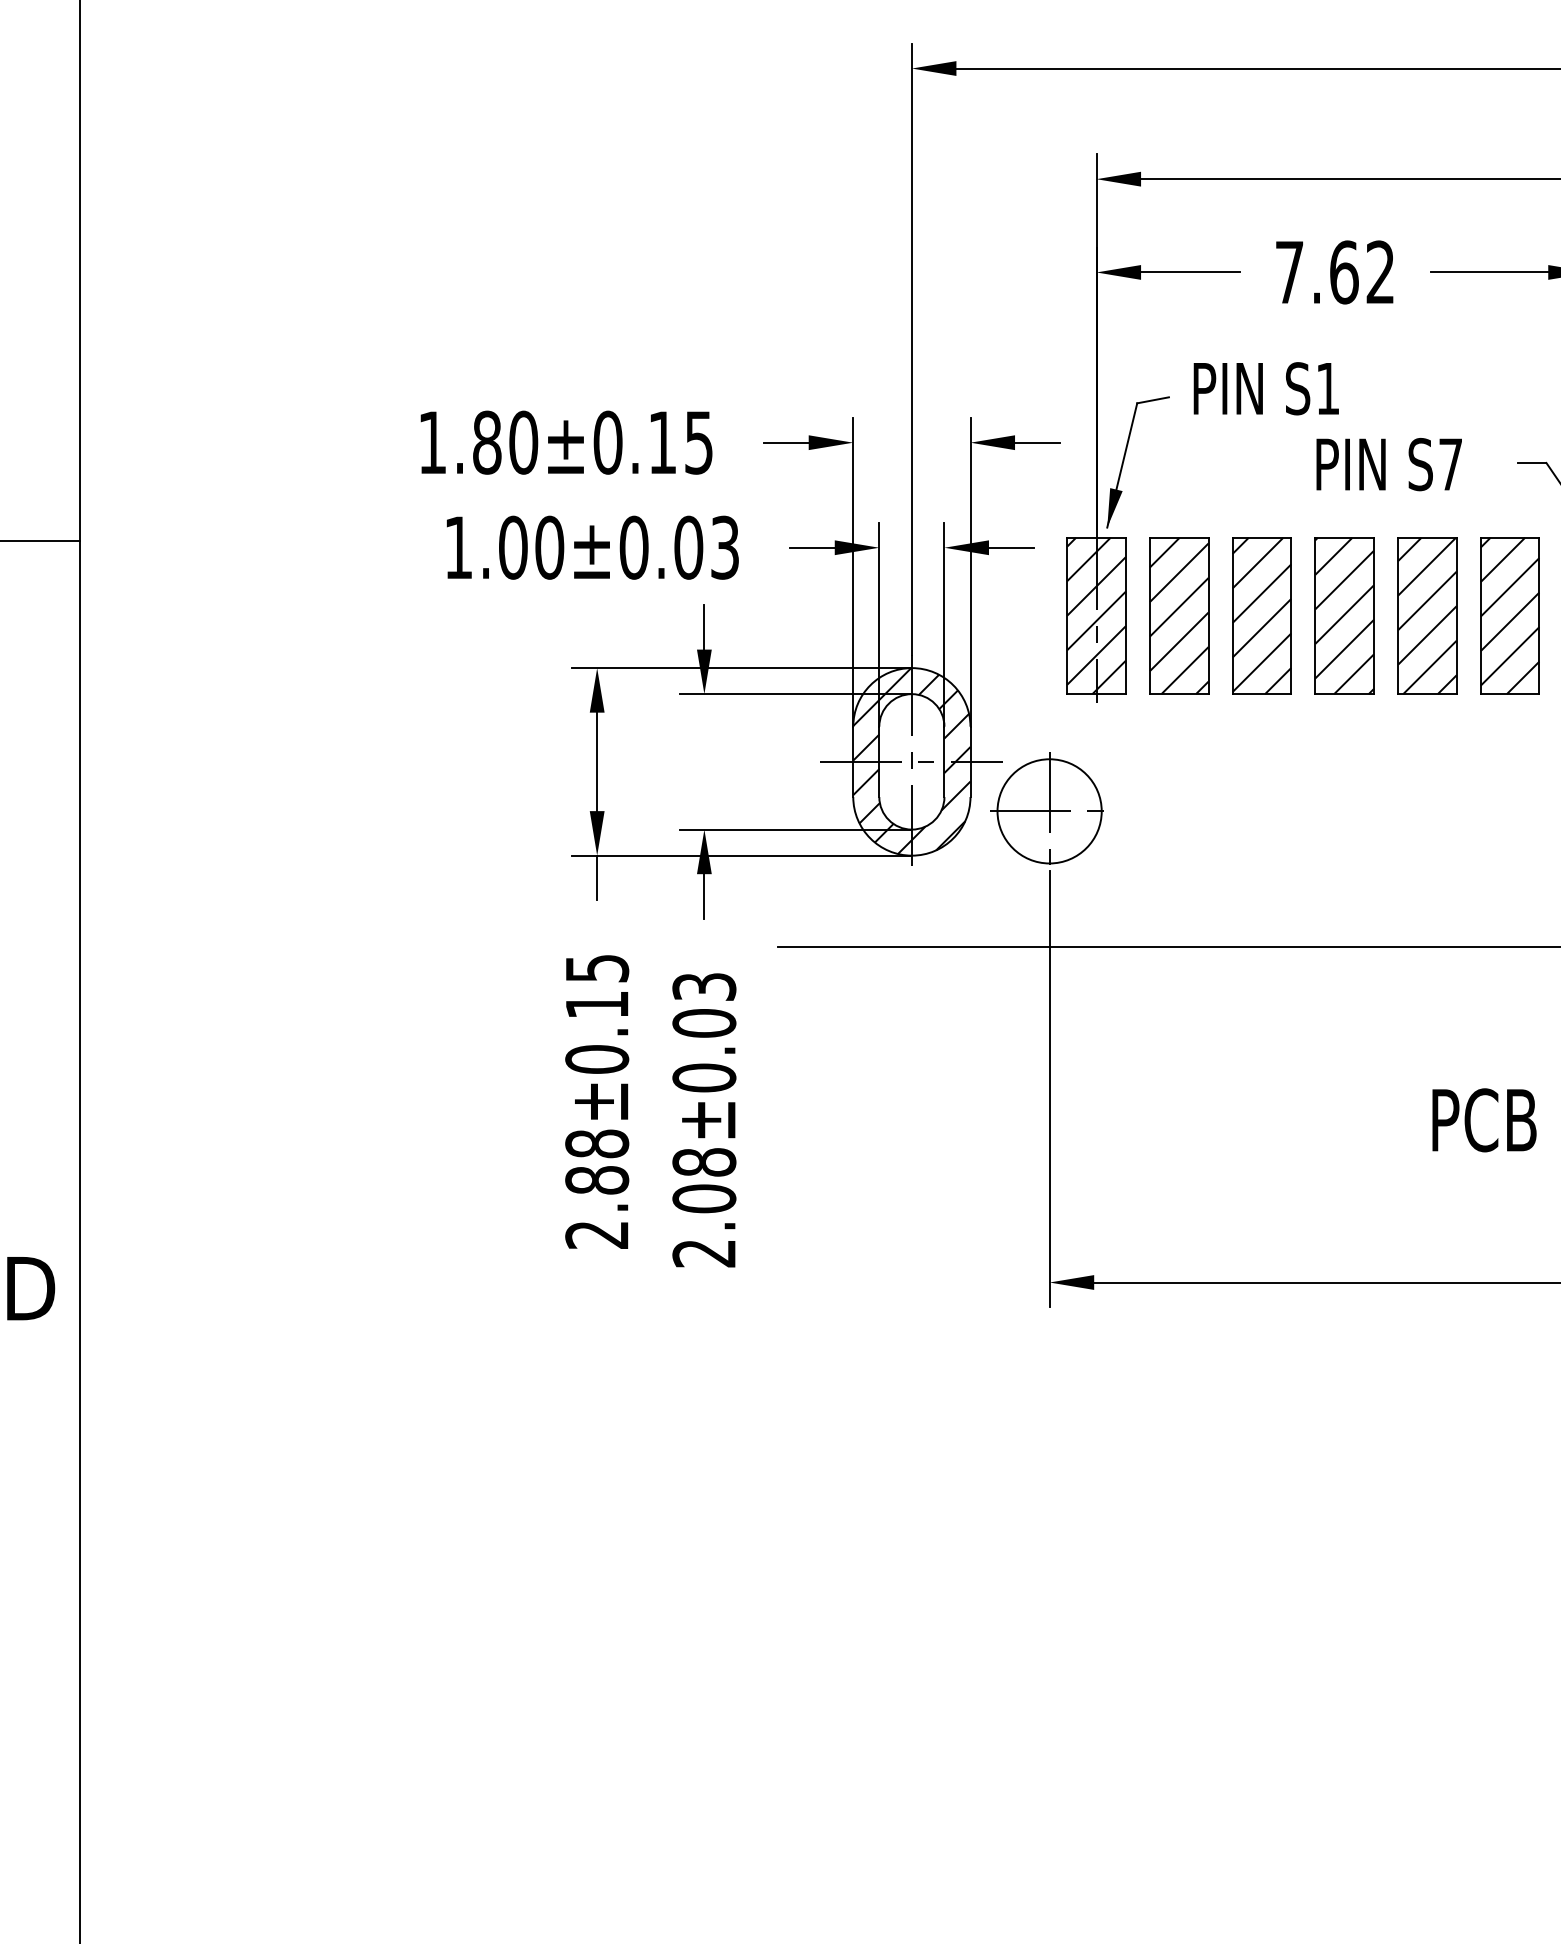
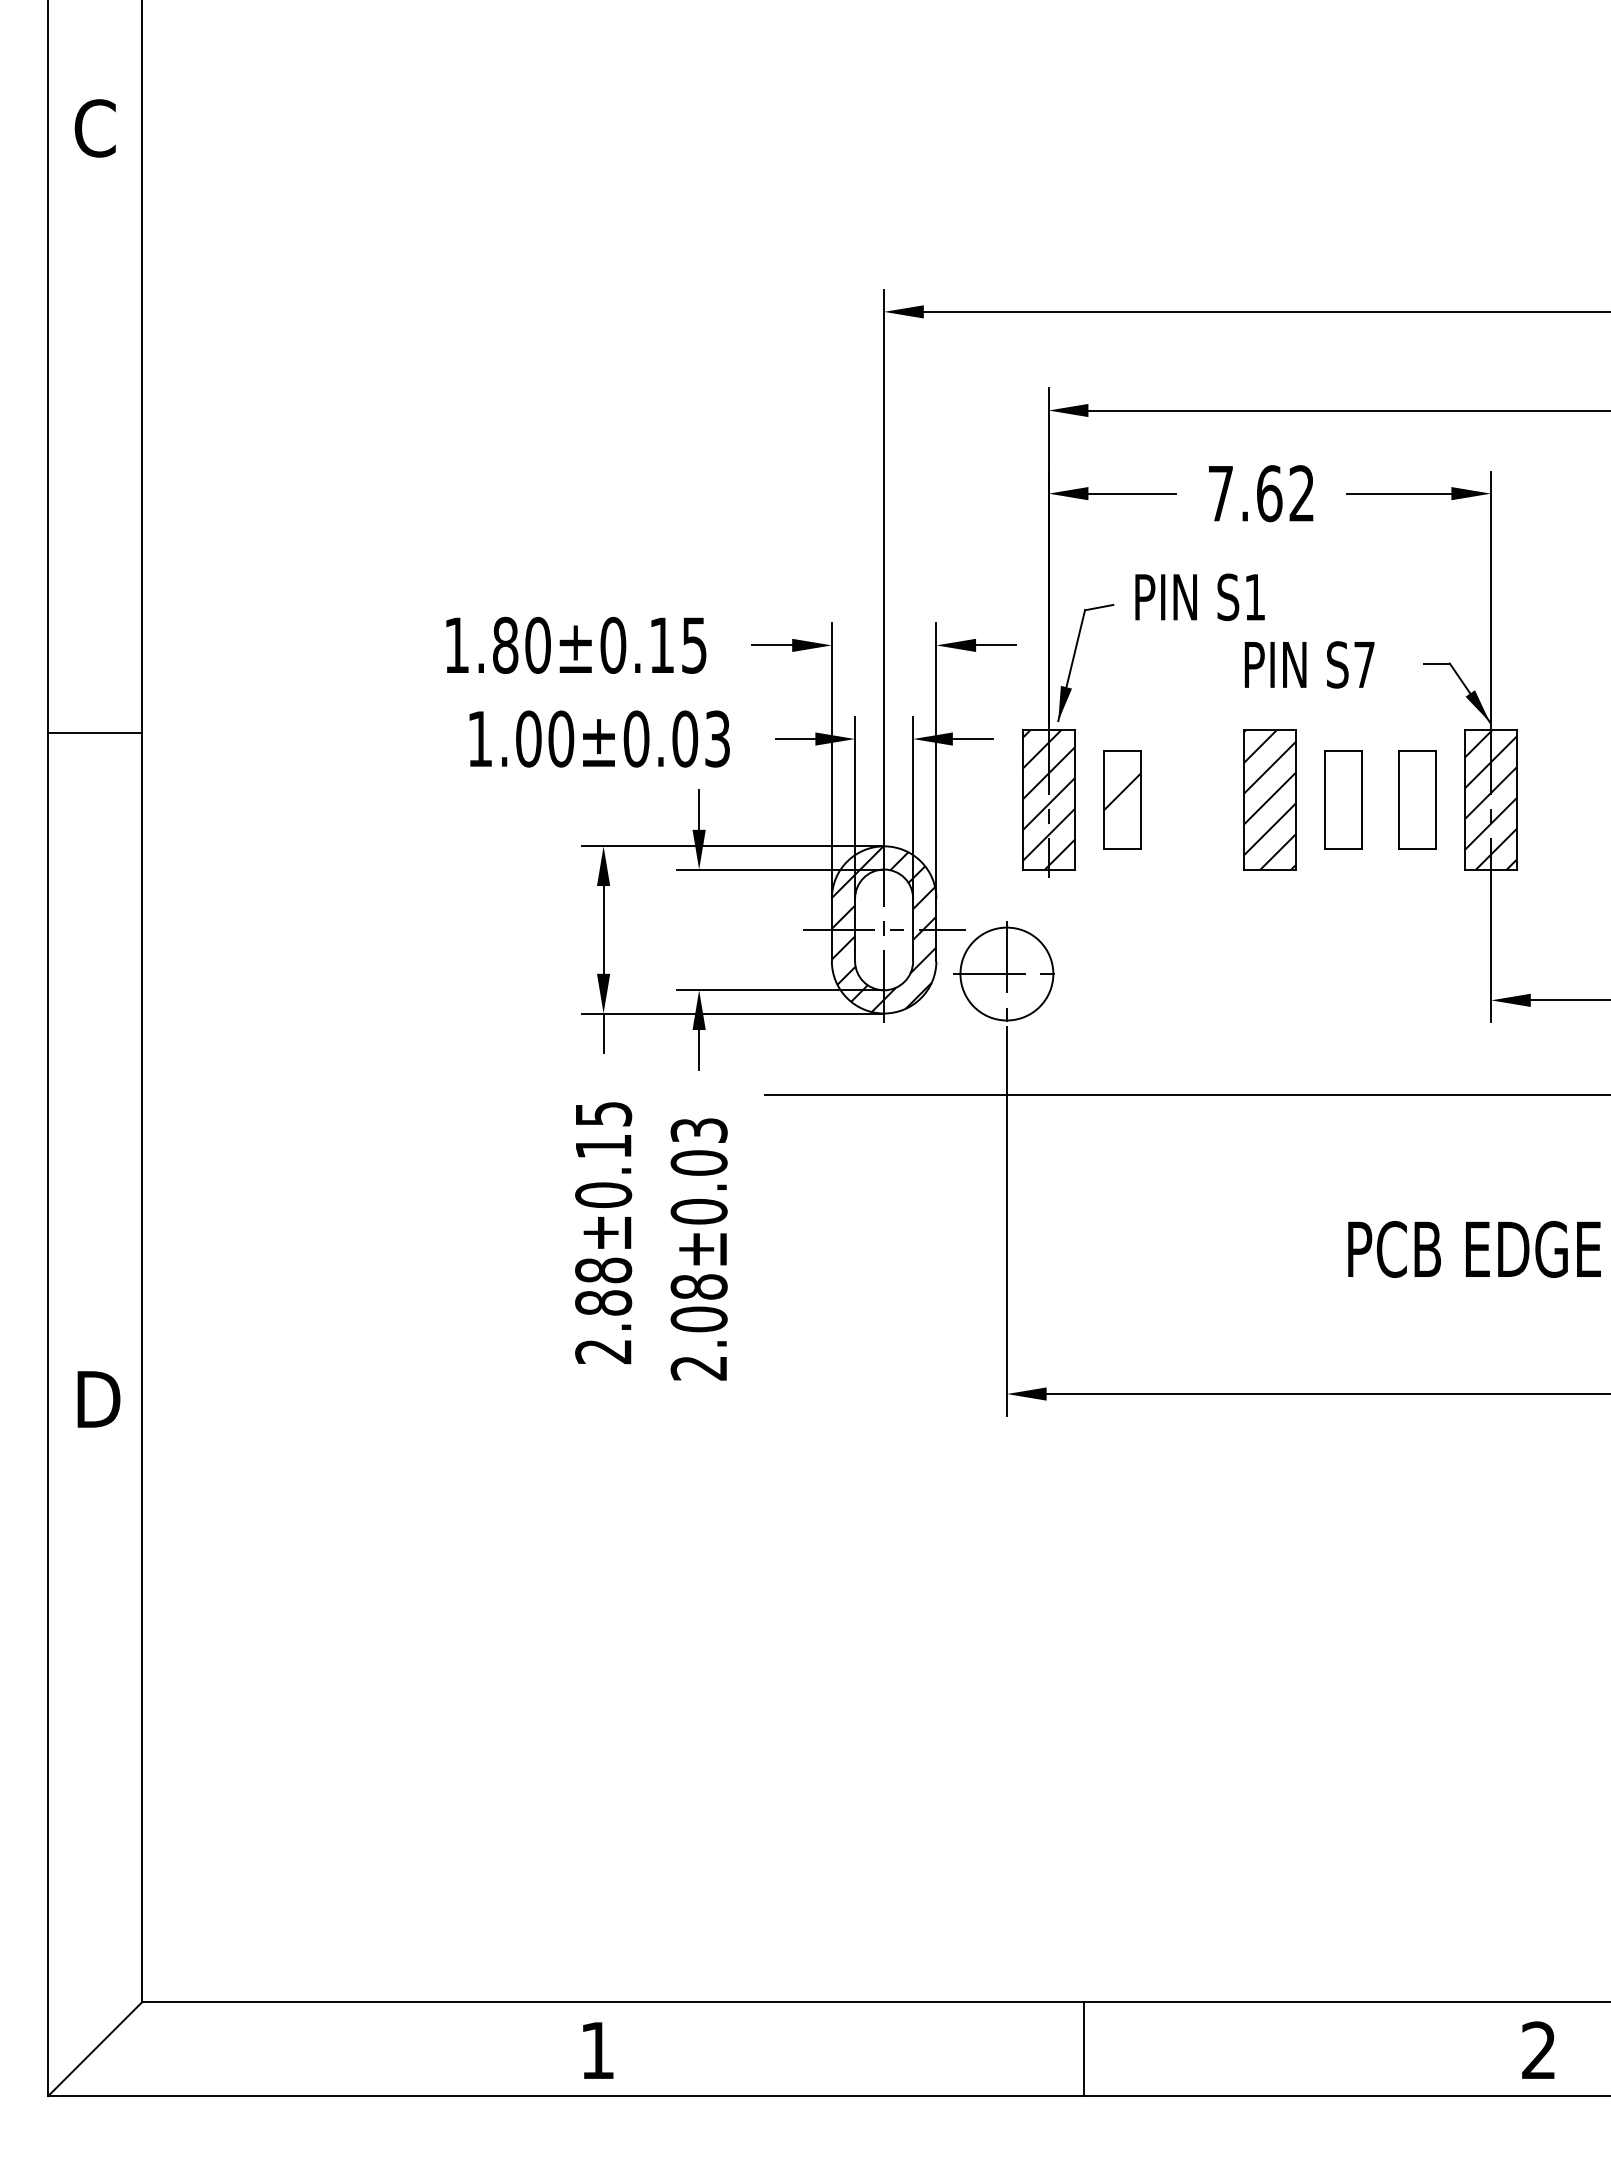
part: (1179, 615) -> (1122, 799), size x0.7
part: (1261, 615) -> (1195, 799), removed
part: (1427, 615) -> (1343, 799), size x0.7
part: (1510, 615) -> (1417, 799), size x0.7

